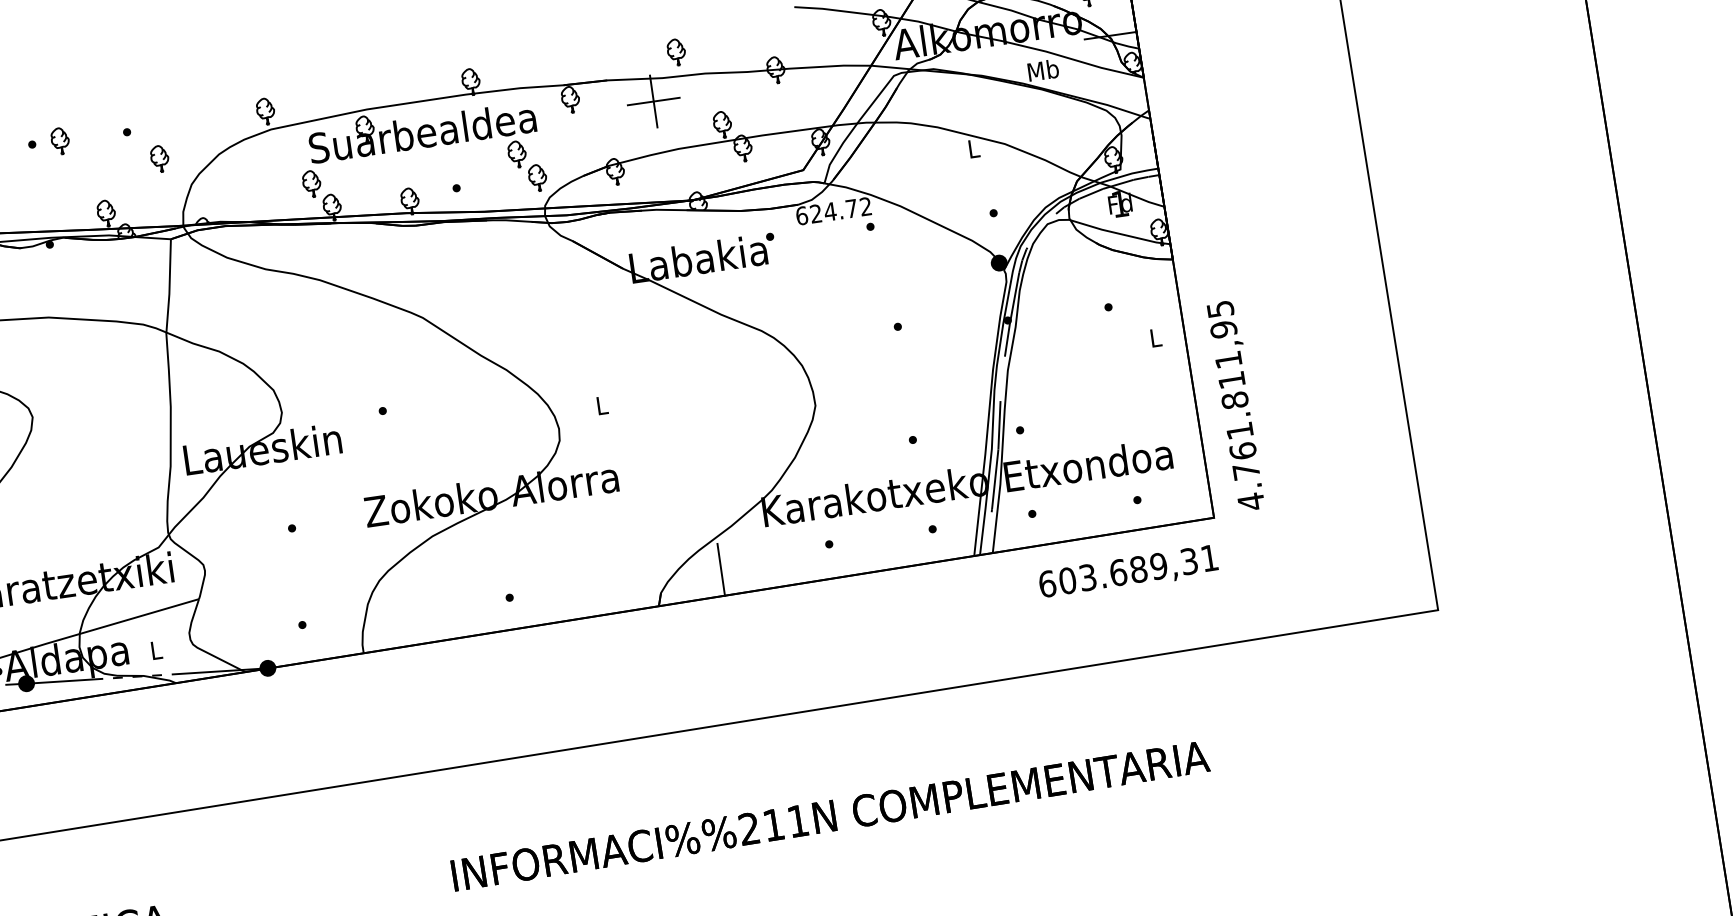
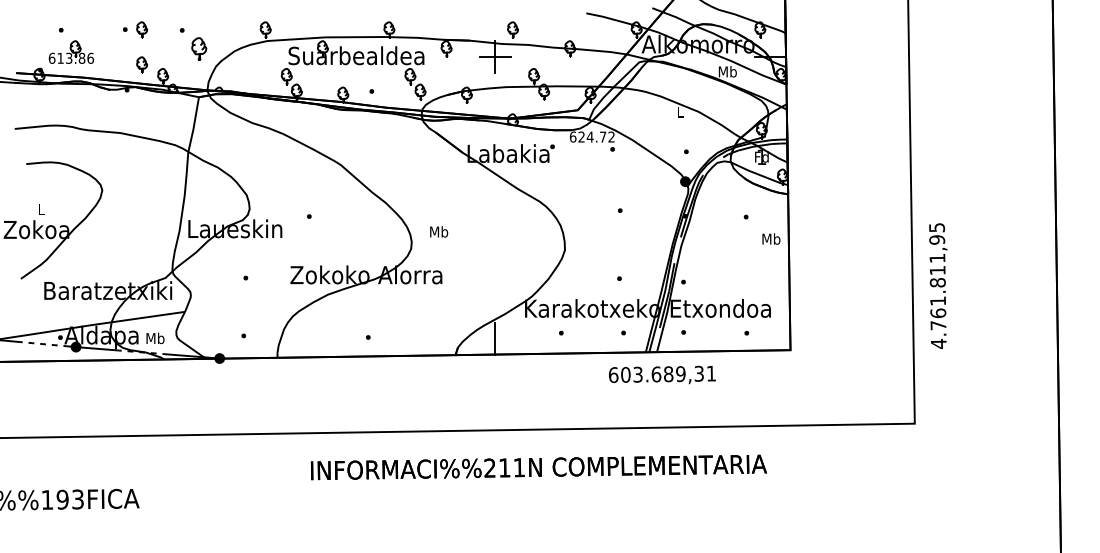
part: (160, 158) -> (199, 48), size x1.4
part: (69, 198) -> (142, 64), added
text: (1155, 336) -> (771, 238), L -> Mb
text: (602, 404) -> (439, 231), L -> Mb
text: (1236, 404) -> (938, 285), moved
text: (1128, 571) -> (662, 374), moved
text: (156, 650) -> (155, 338), L -> Mb
text: (829, 816) -> (538, 467), moved

